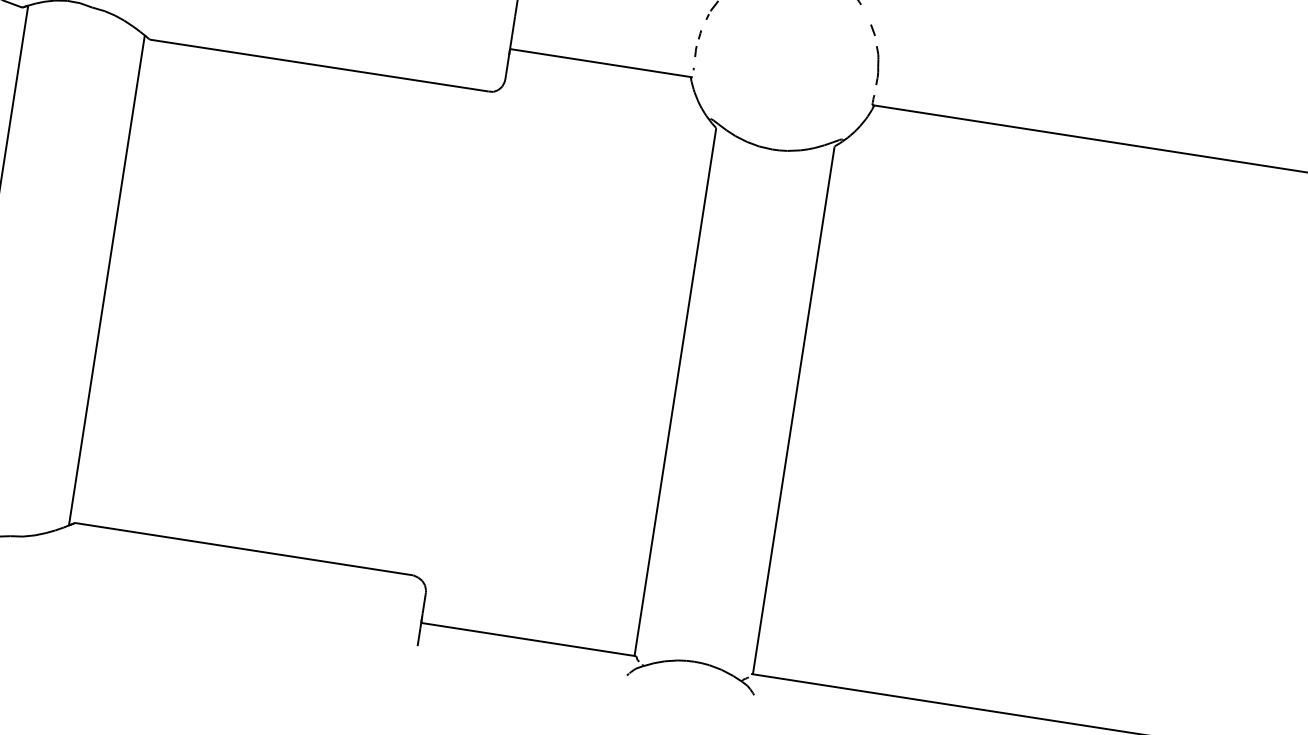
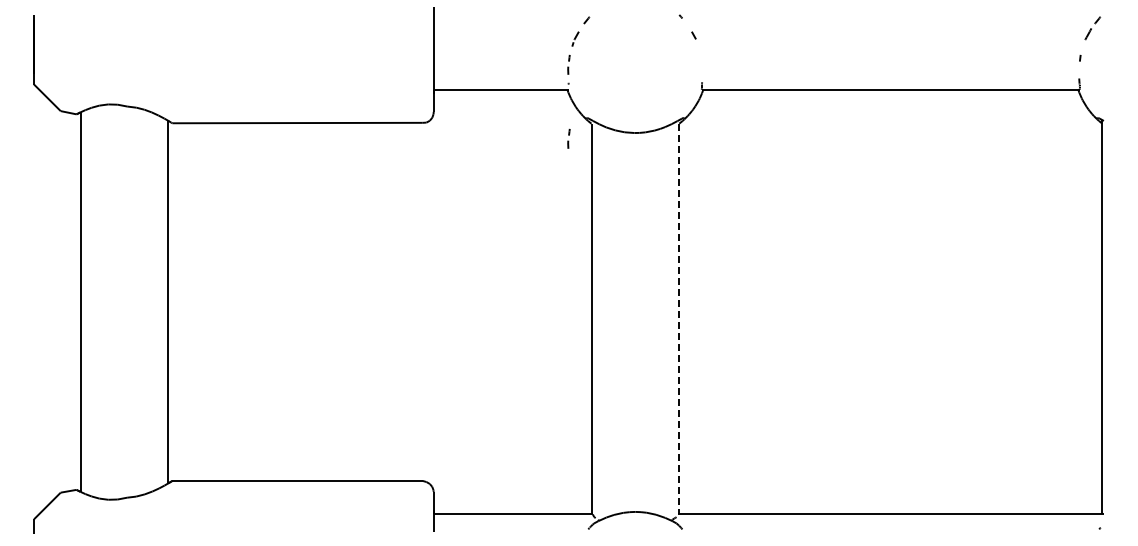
line: (876, 65) -> (700, 60), removed
line: (681, 145) -> (568, 140), added
line: (794, 410) -> (679, 319), solid -> dashed

